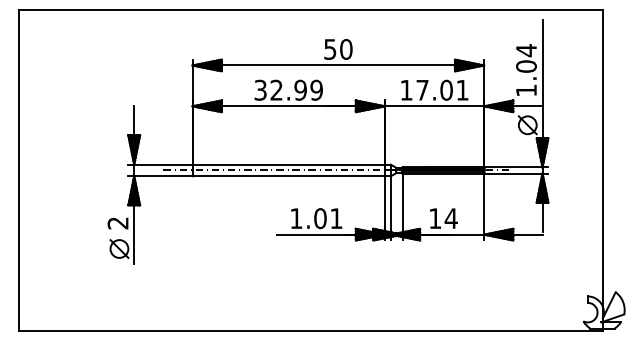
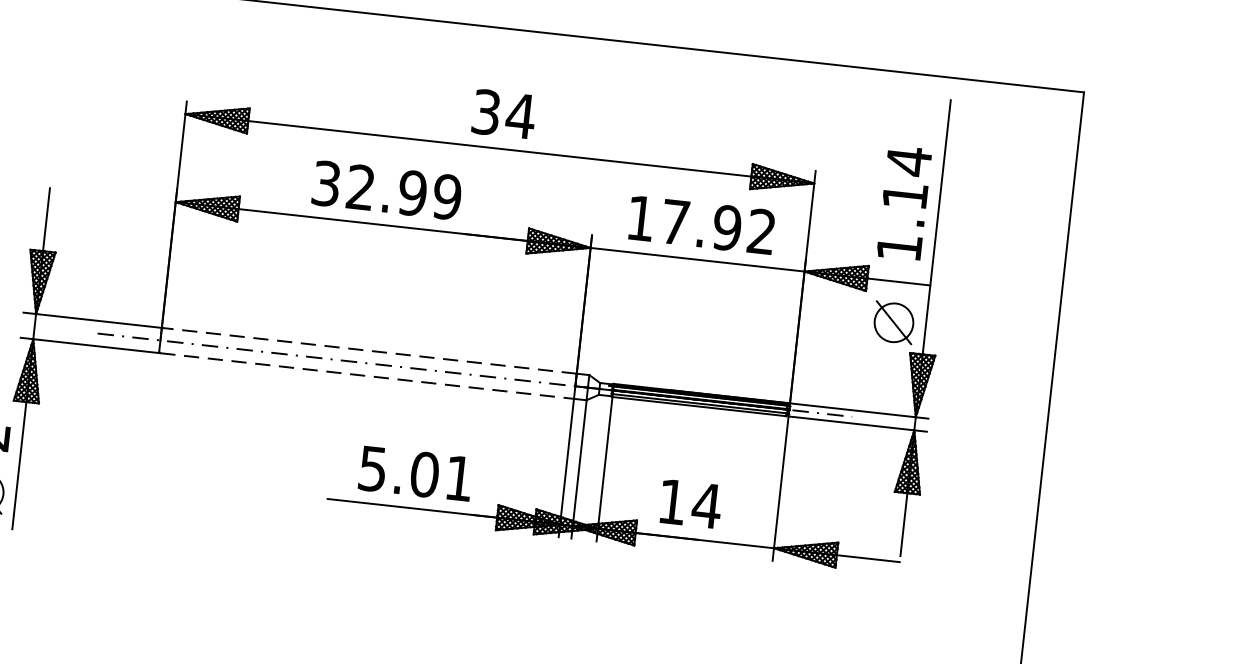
text: (338, 48) -> (504, 112), 50 -> 34
text: (526, 66) -> (905, 195), 1.04 -> 1.14
text: (454, 89) -> (744, 228), 17.01 -> 17.92
line: (289, 164) -> (370, 350), solid -> dashed
line: (289, 176) -> (368, 376), solid -> dashed
text: (296, 218) -> (373, 468), 1.01 -> 5.01

